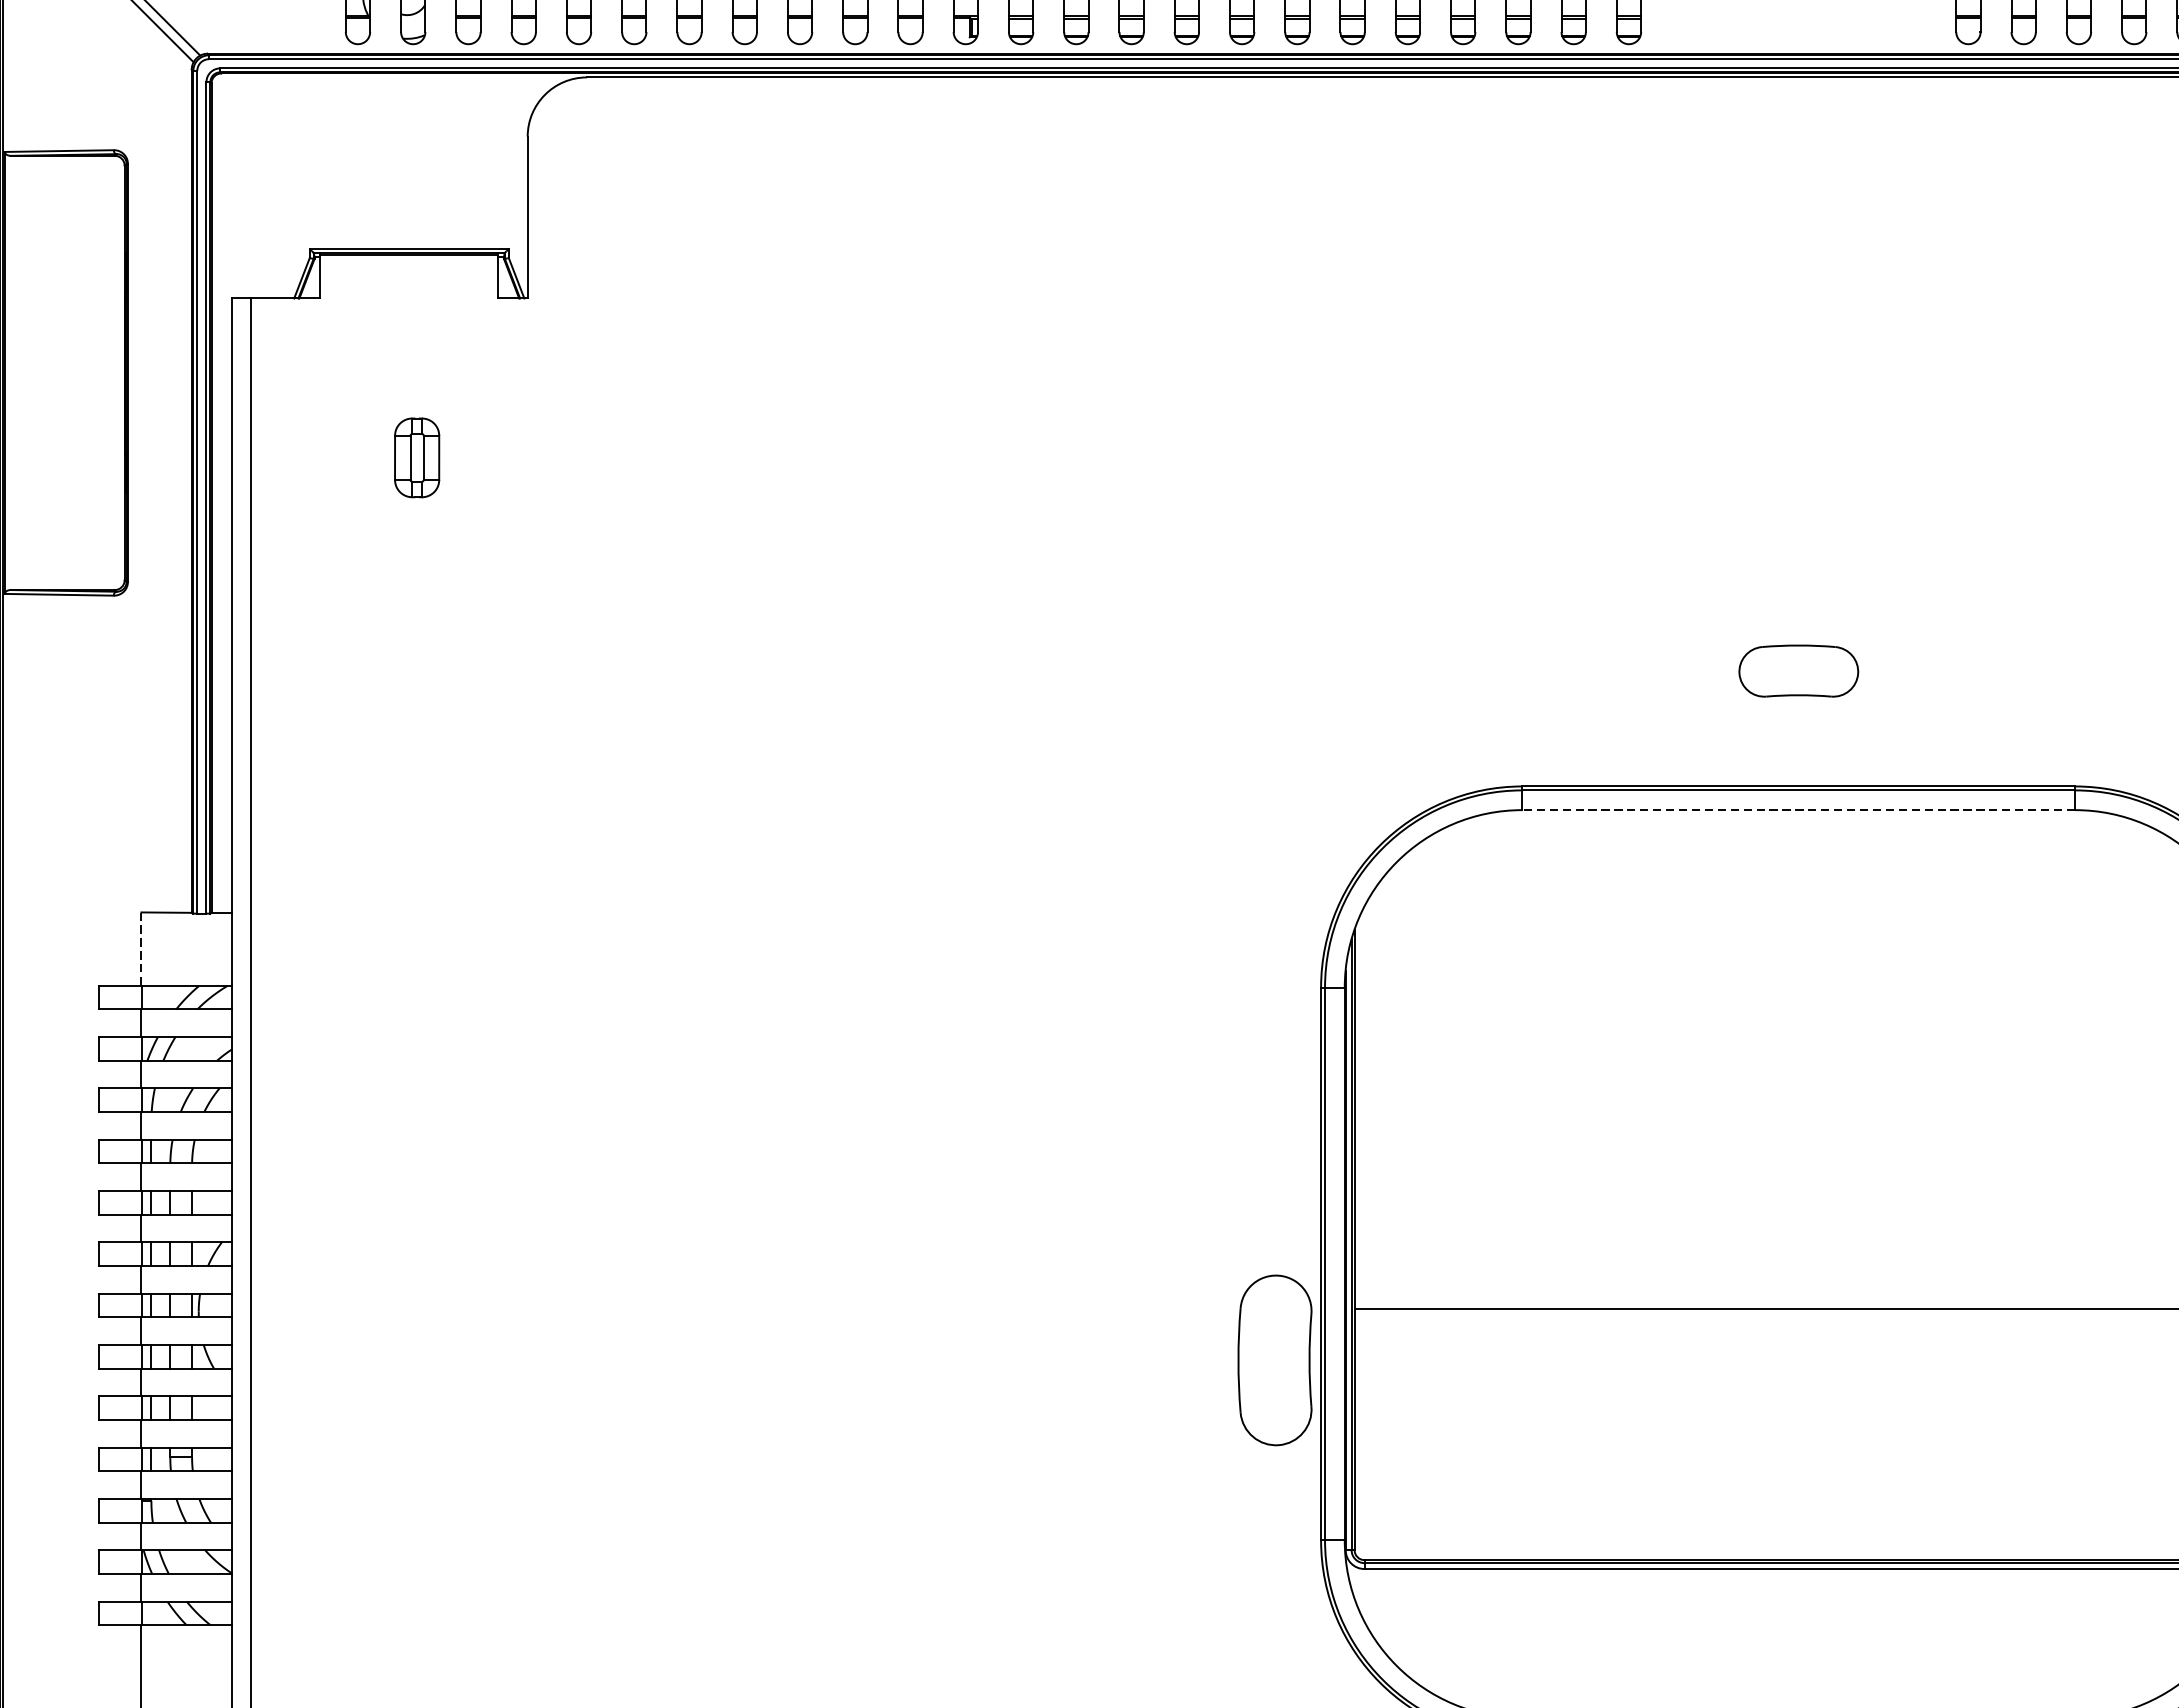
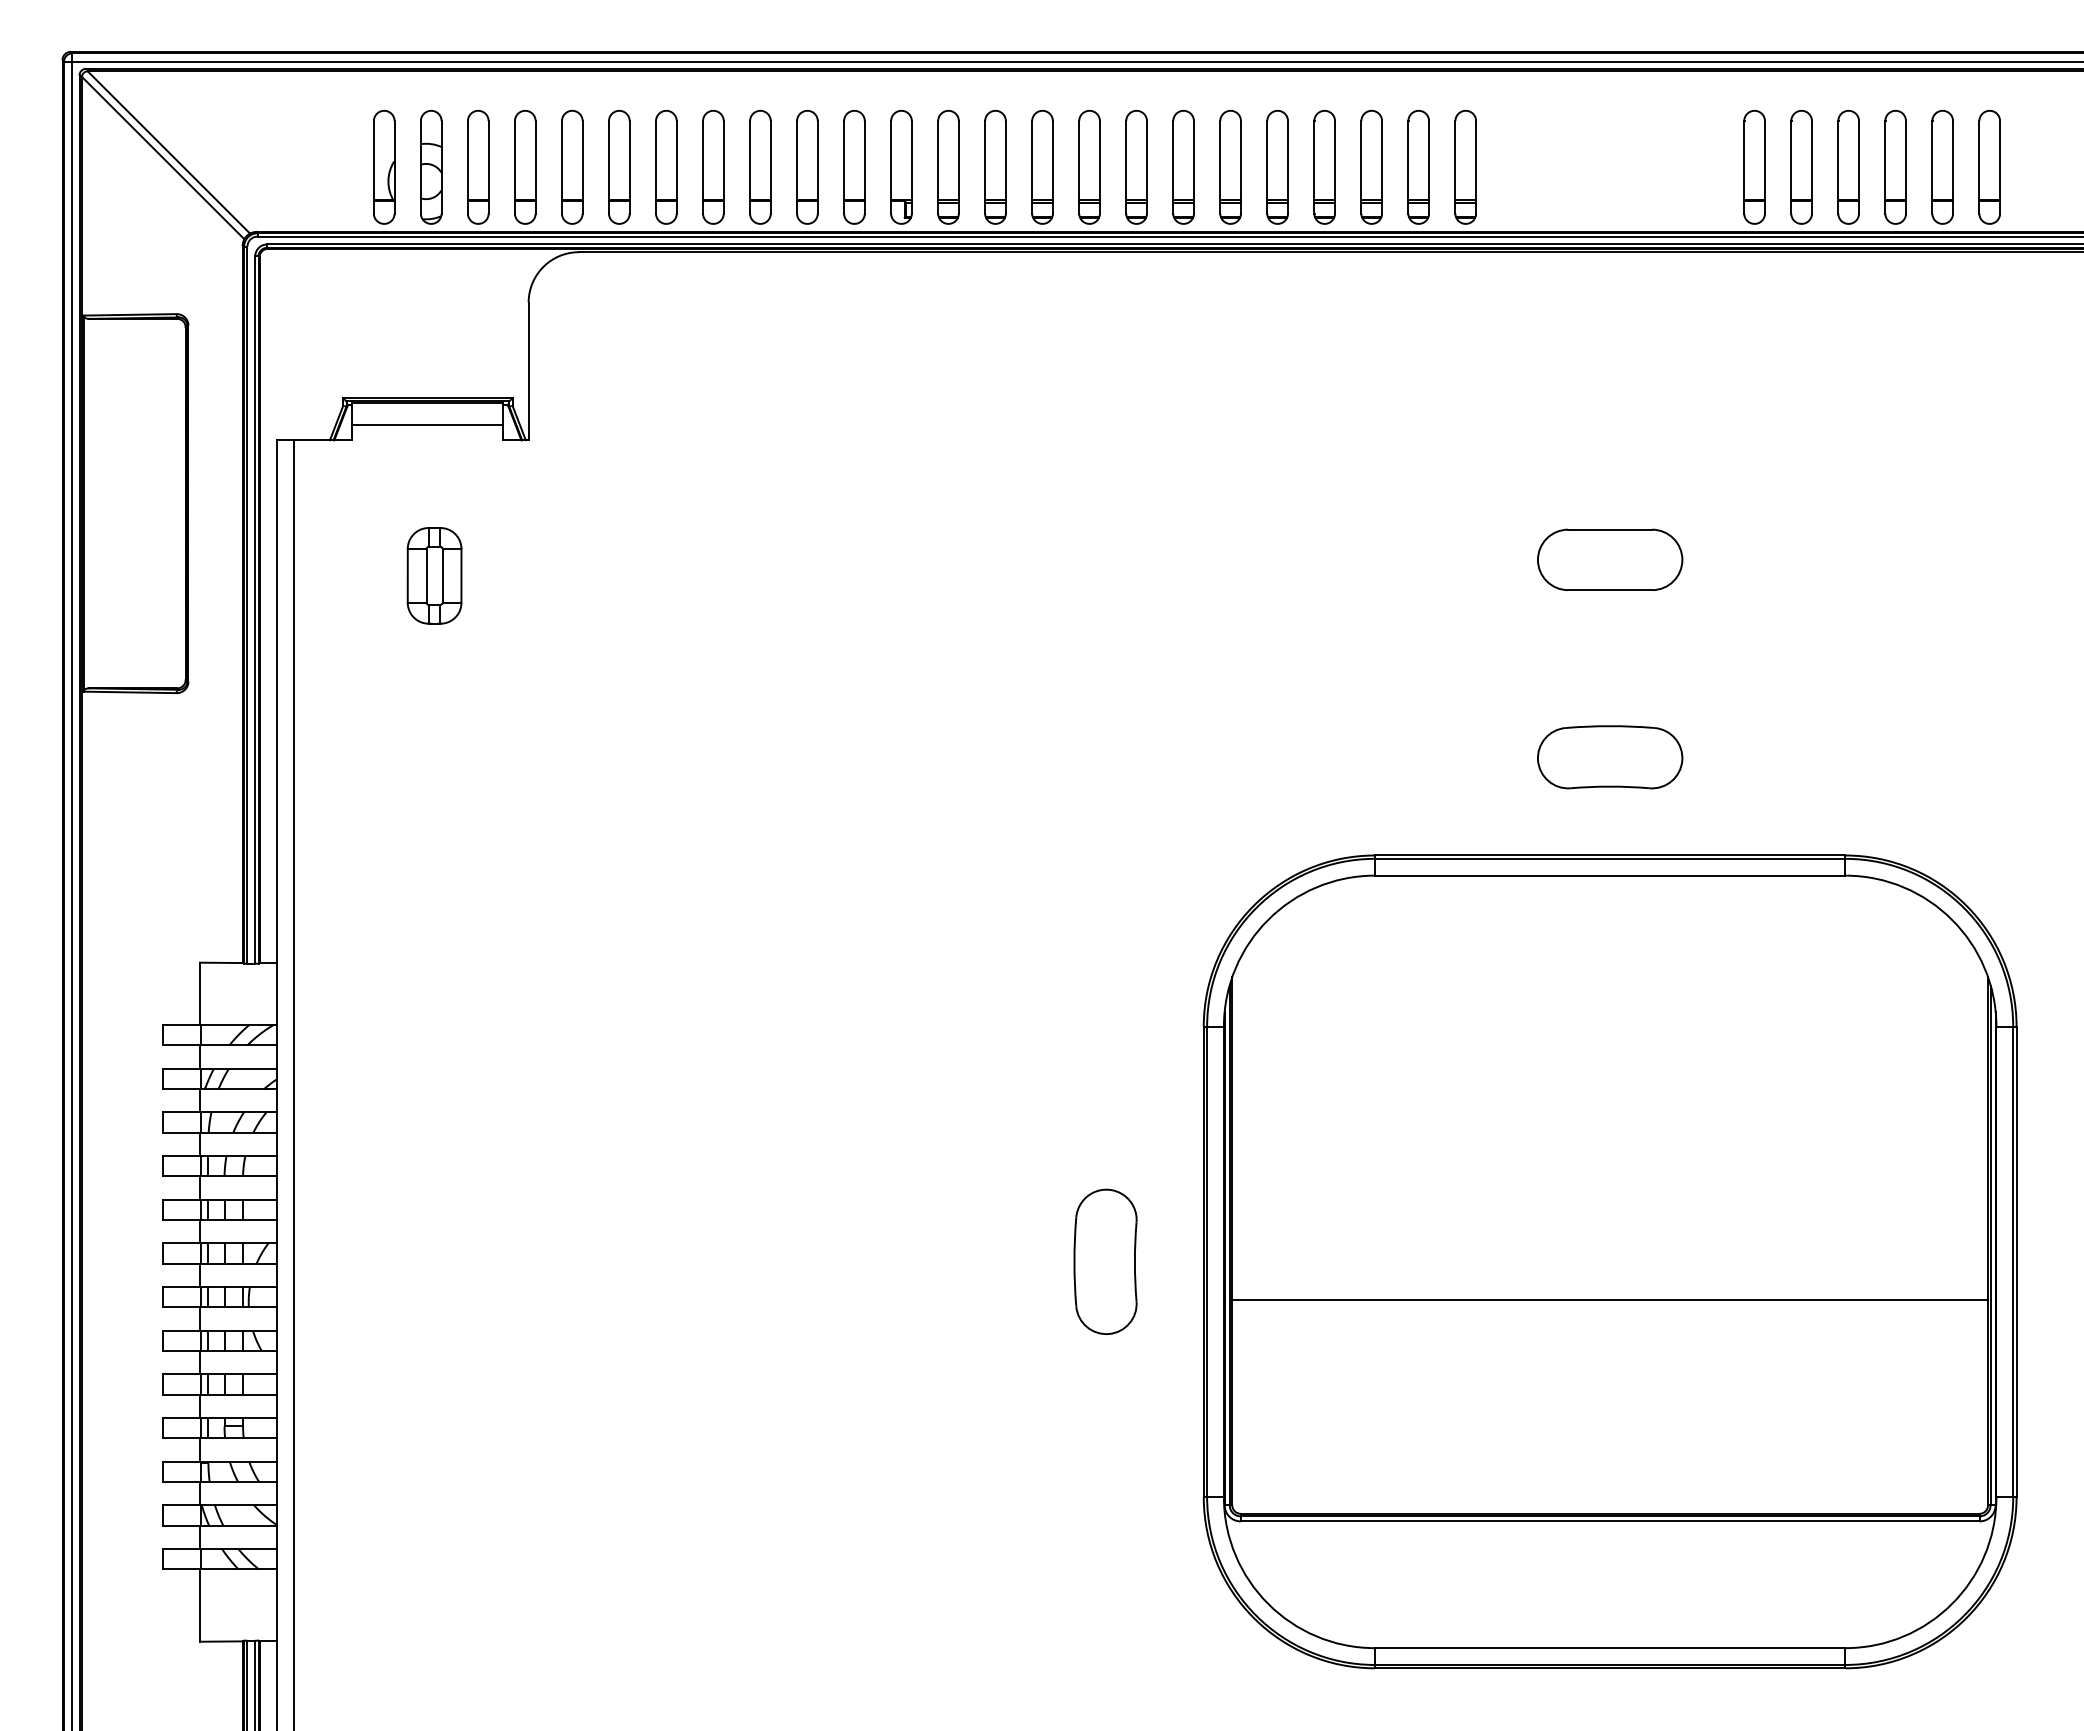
line: (408, 281) -> (427, 425), added
part: (1799, 438) -> (1610, 559), added
part: (417, 457) -> (434, 575), size x1.43
part: (1799, 671) -> (1610, 757), size x1.43
line: (1797, 809) -> (1609, 875), dashed -> solid
line: (142, 949) -> (200, 994), dashed -> solid
part: (1274, 1359) -> (1105, 1261), moved

